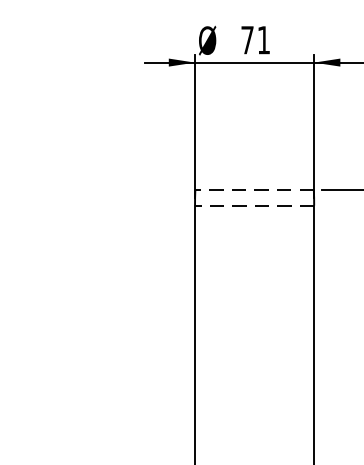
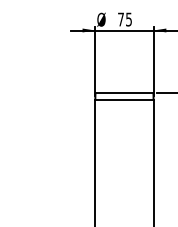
text: (262, 40) -> (128, 19), 71 -> 75
line: (254, 189) -> (124, 92), dashed -> solid
line: (252, 205) -> (123, 100), dashed -> solid

